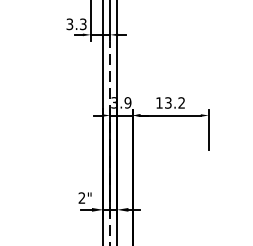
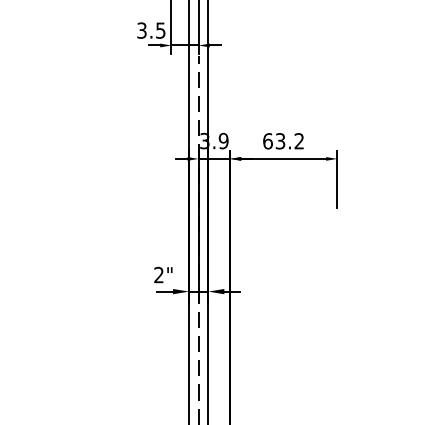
text: (83, 23) -> (160, 29), 3.3 -> 3.5
text: (159, 103) -> (267, 141), 13.2 -> 63.2

